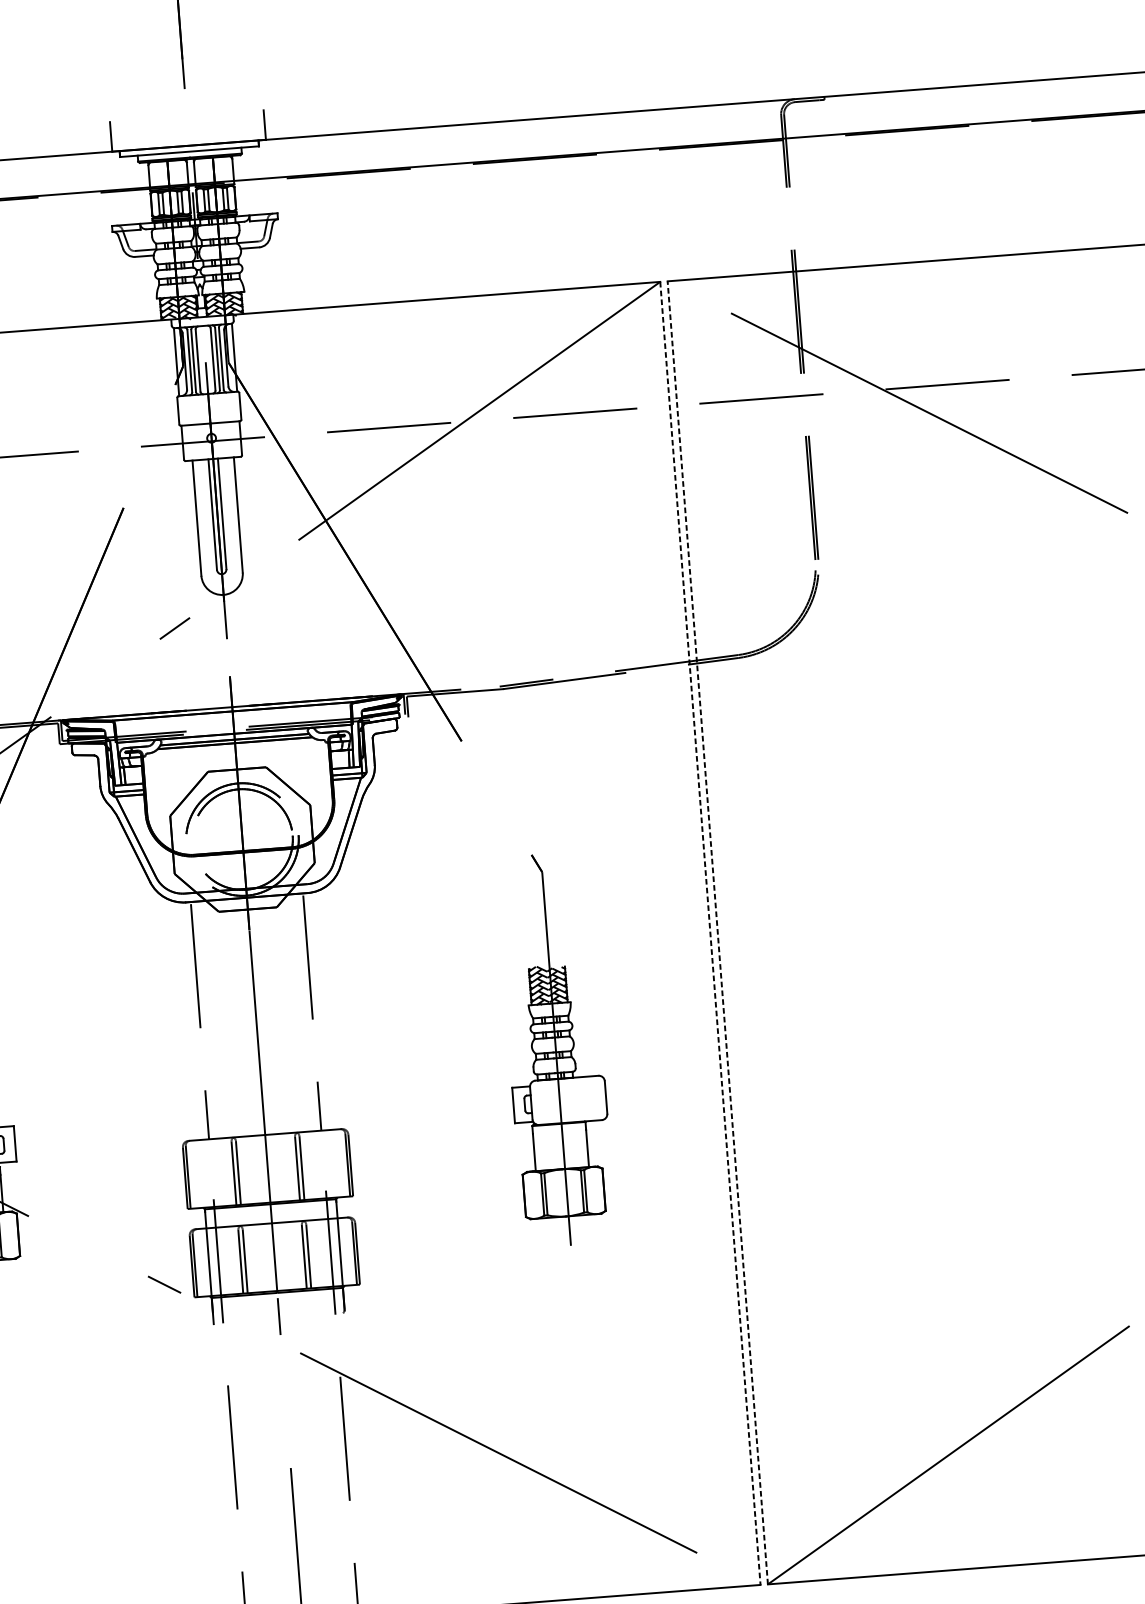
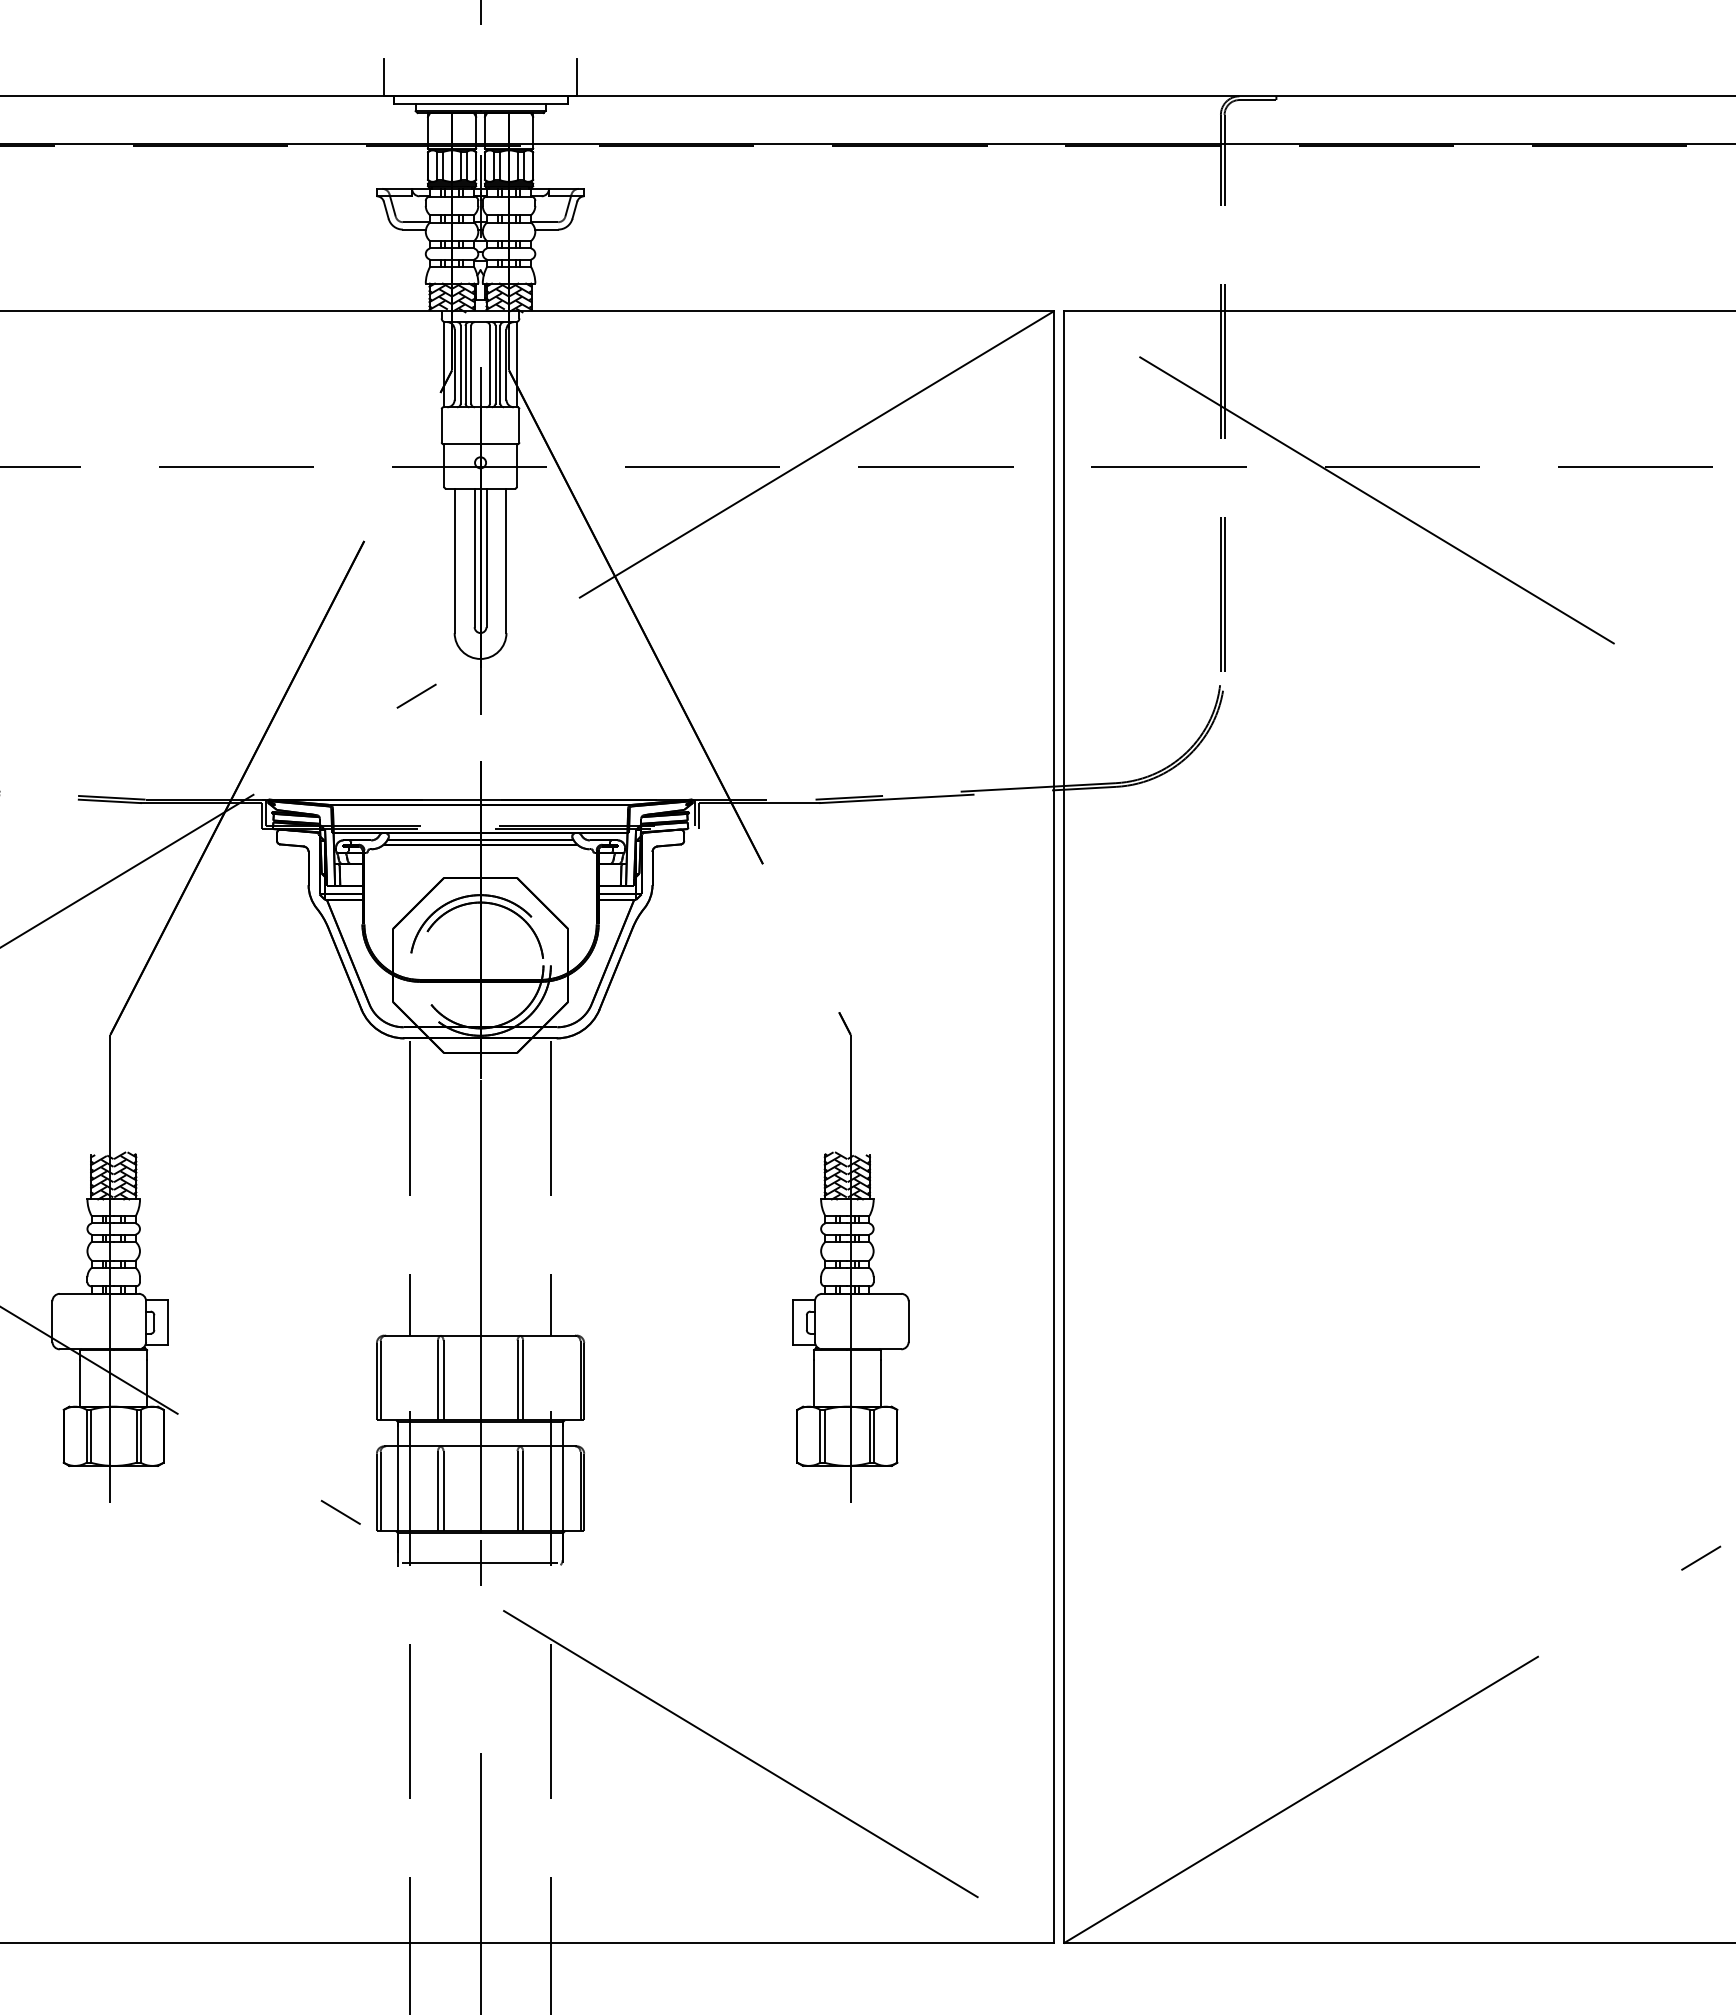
line: (717, 932) -> (1063, 1126), dashed -> solid
line: (710, 933) -> (1054, 1127), dashed -> solid
line: (276, 1317) -> (477, 1563), added

